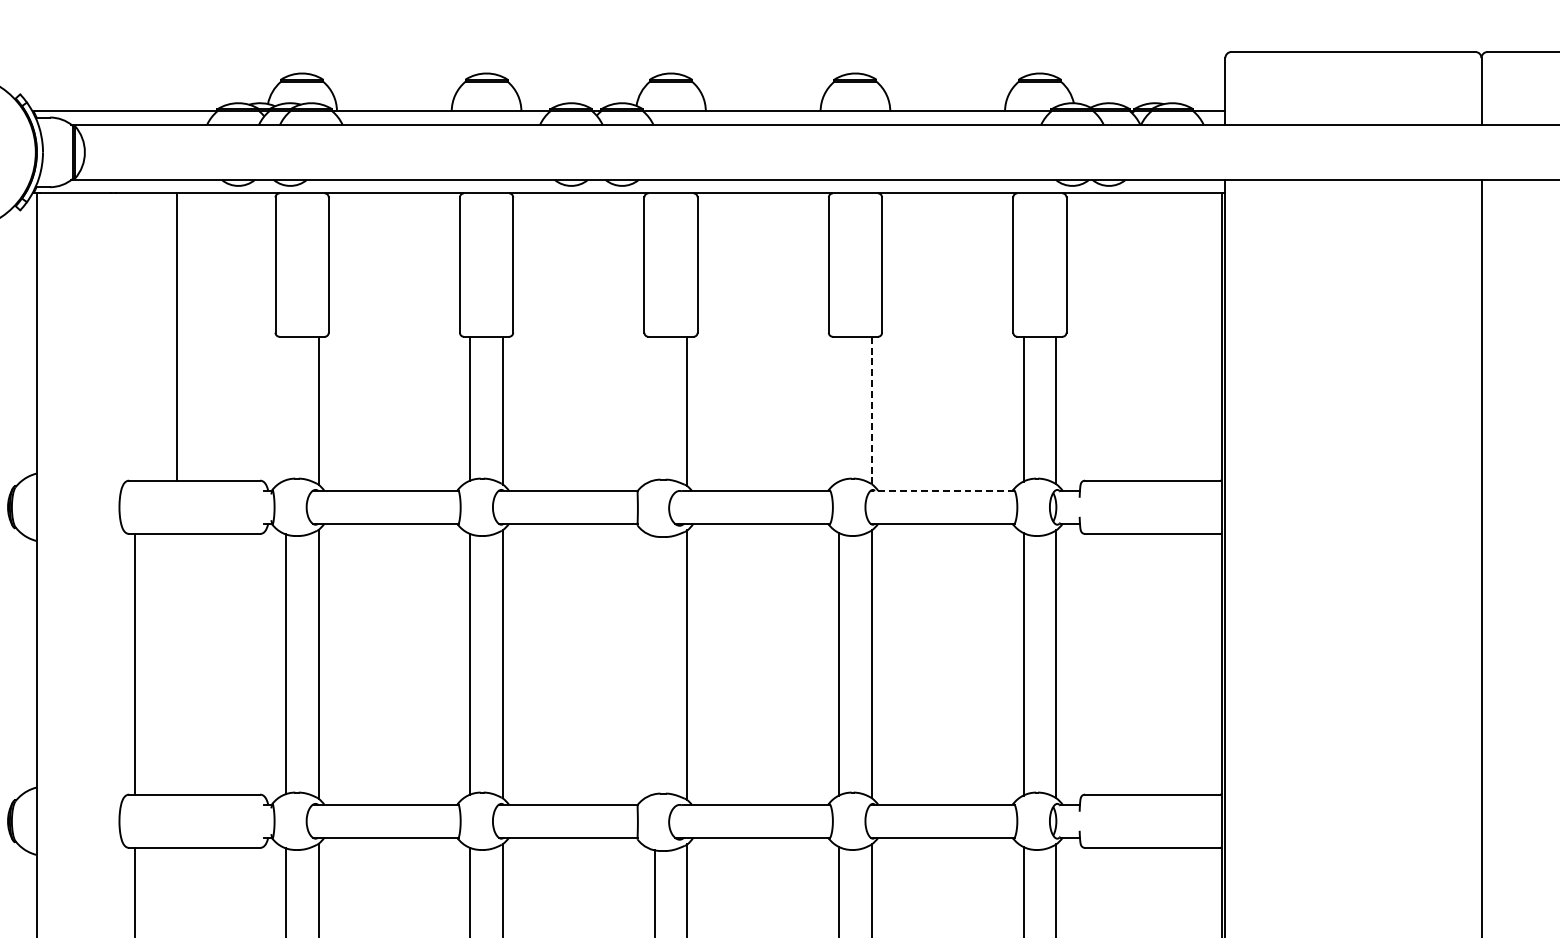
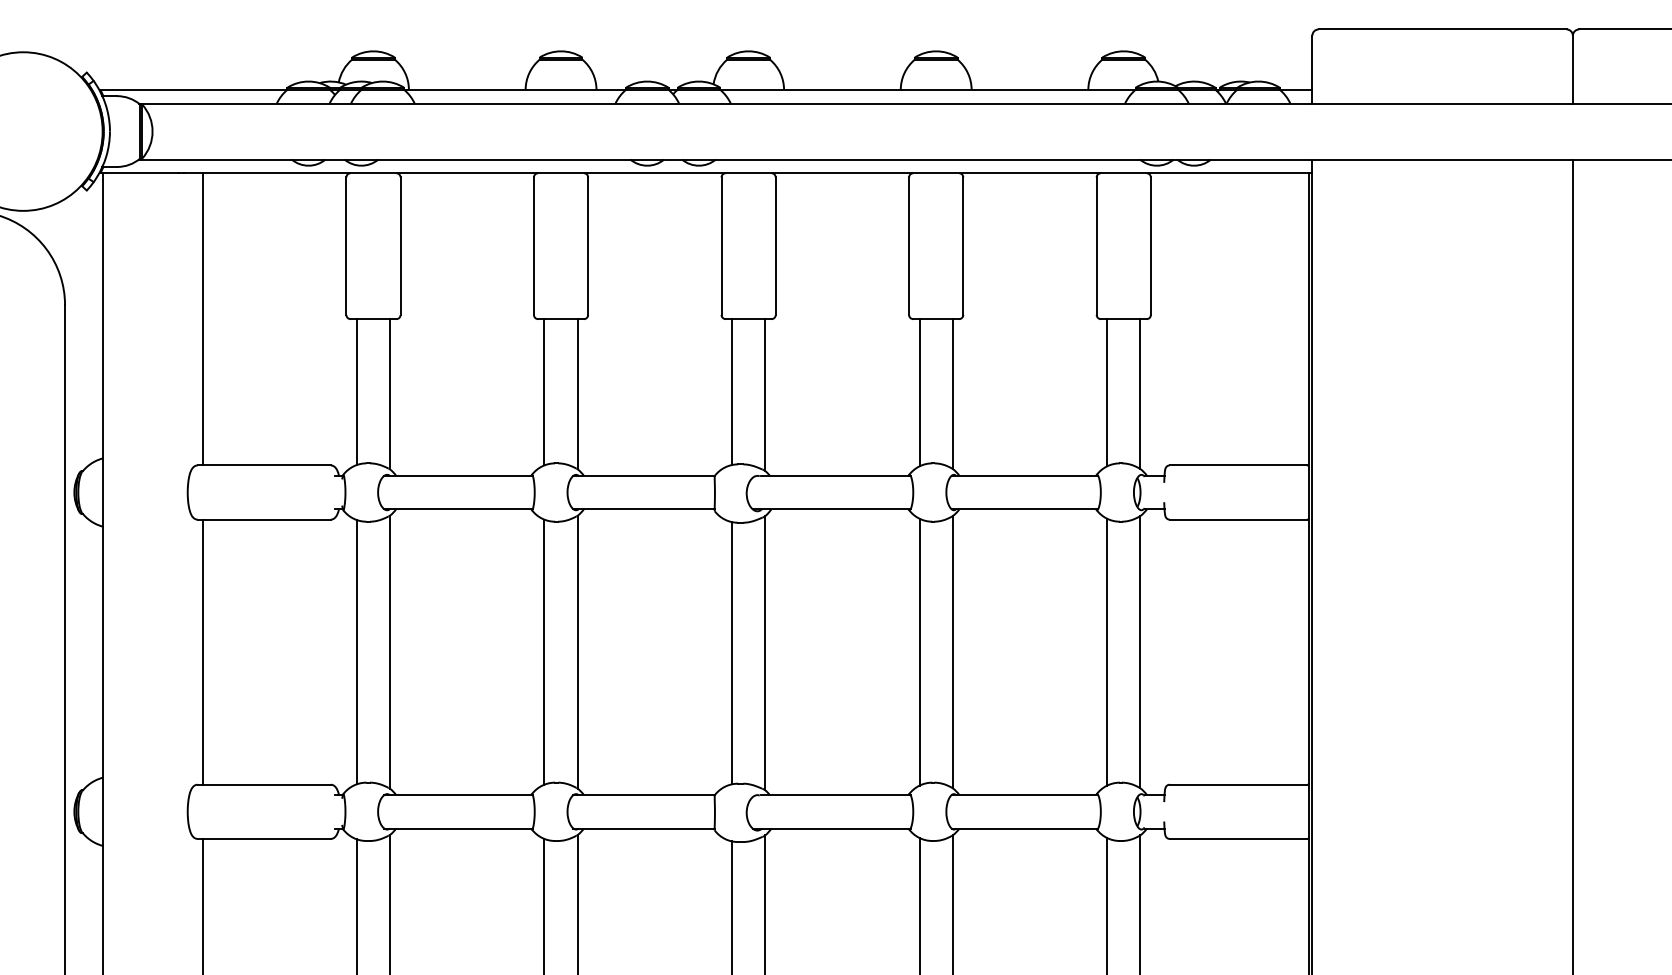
line: (177, 337) -> (203, 319), moved
line: (285, 408) -> (356, 392), added
line: (654, 408) -> (731, 392), added
line: (839, 408) -> (919, 392), added
line: (871, 410) -> (952, 394), dashed -> solid
line: (942, 490) -> (1024, 475), dashed -> solid
line: (654, 665) -> (731, 653), added

